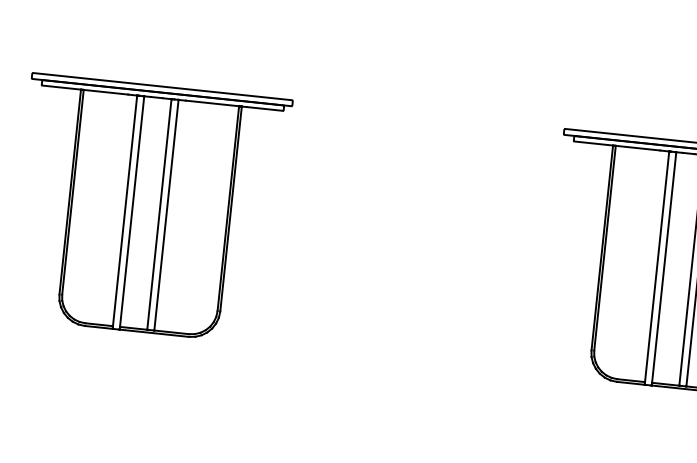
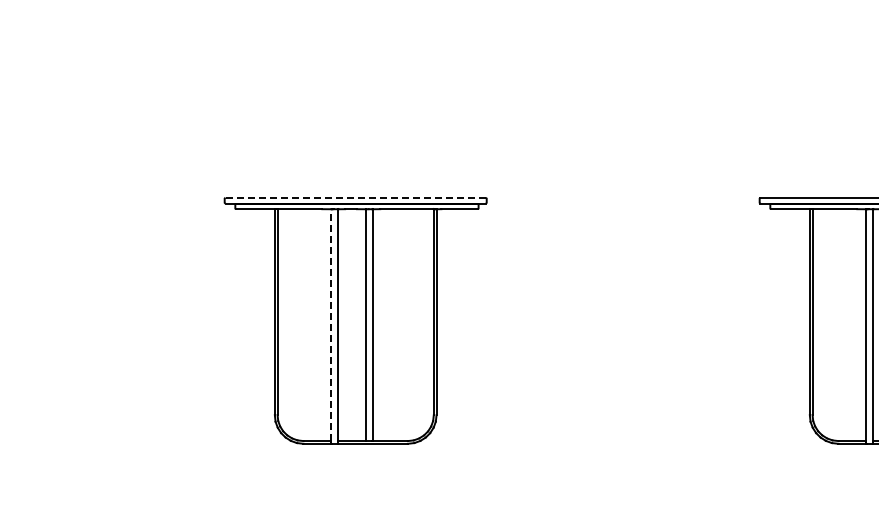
line: (163, 86) -> (356, 197), solid -> dashed
line: (125, 211) -> (331, 325), solid -> dashed

